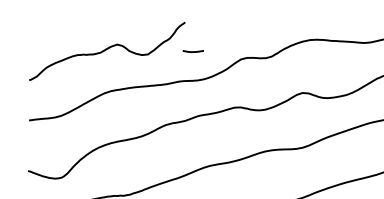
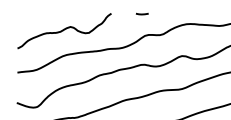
curve: (192, 50) -> (141, 13), moved

